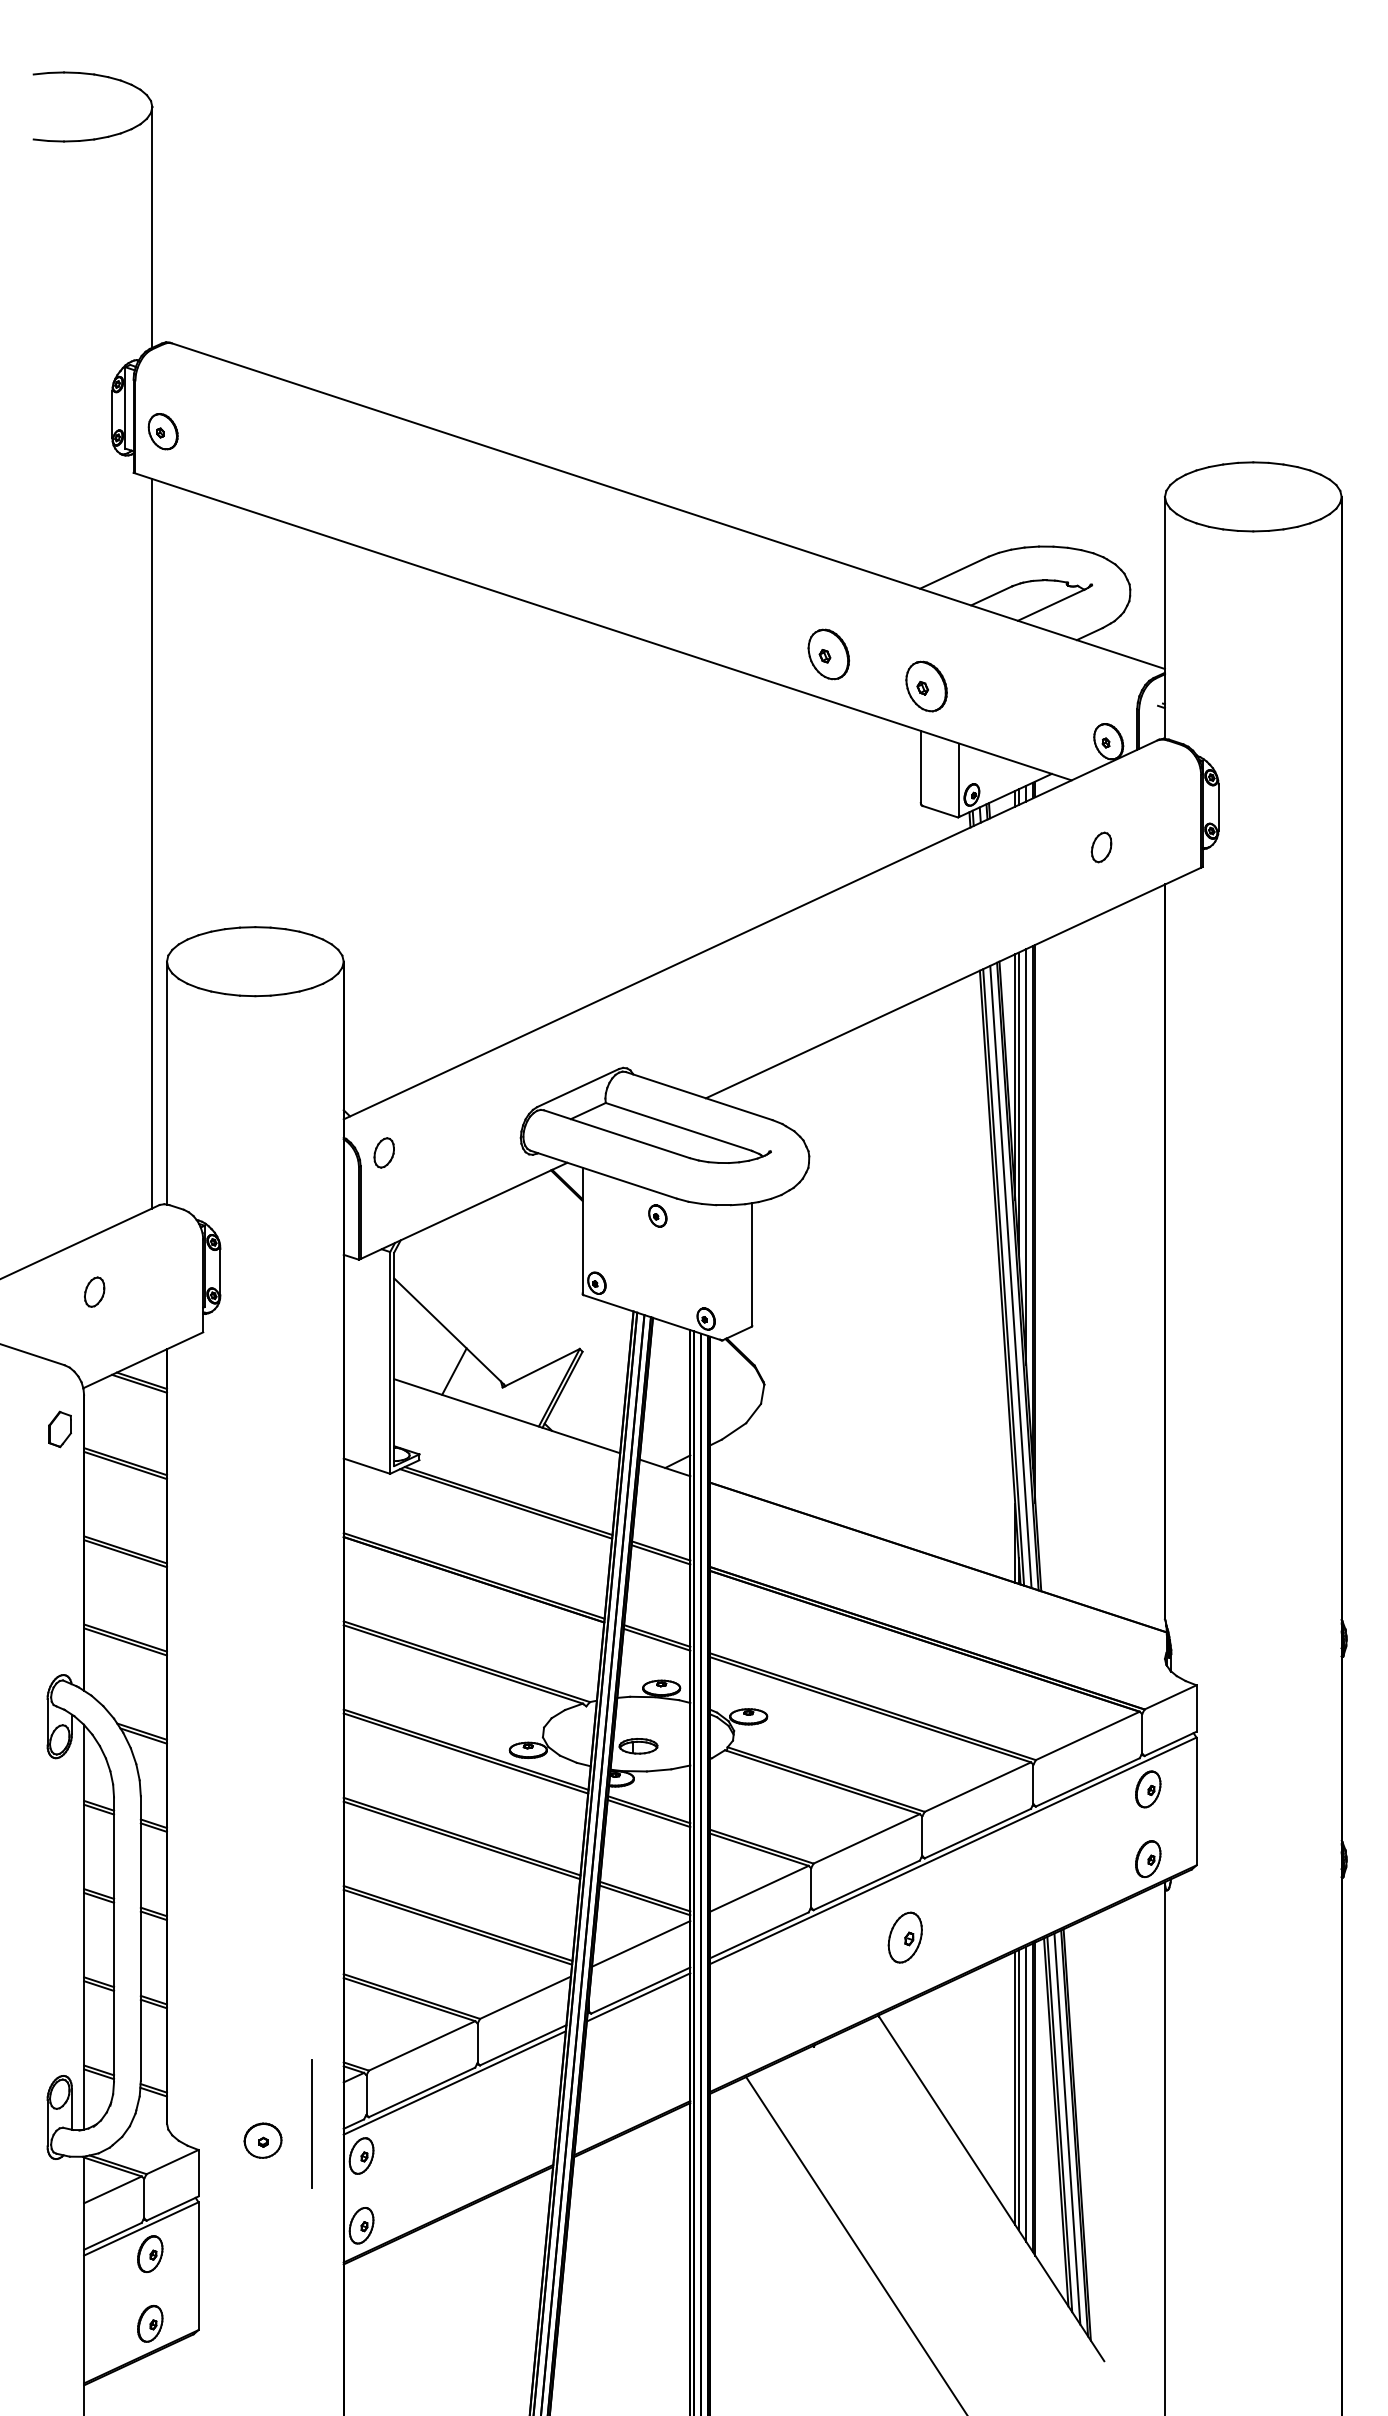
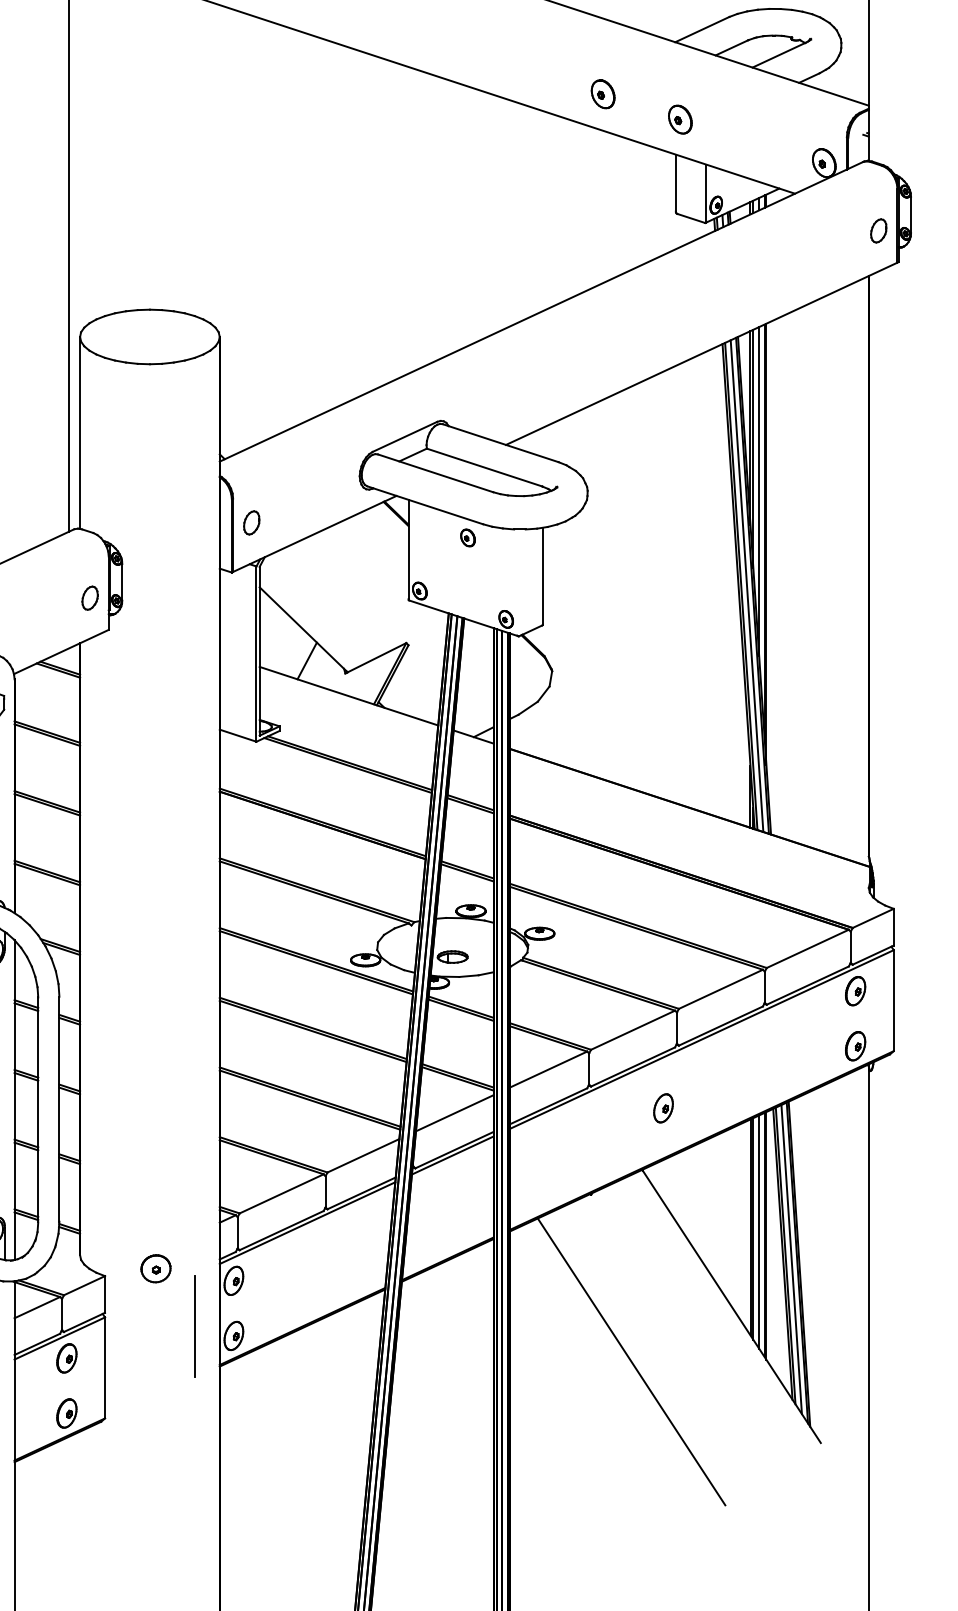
part: (828, 654) -> (602, 94), size x0.71
part: (926, 686) -> (680, 119), size x0.71
part: (1101, 847) -> (878, 230), moved
part: (383, 1152) -> (251, 522), moved
part: (94, 1291) -> (89, 597), moved
part: (904, 1937) -> (662, 1108), size x0.71
line: (311, 2123) -> (194, 1325), moved

